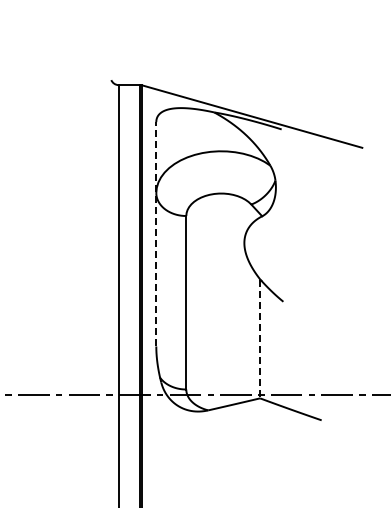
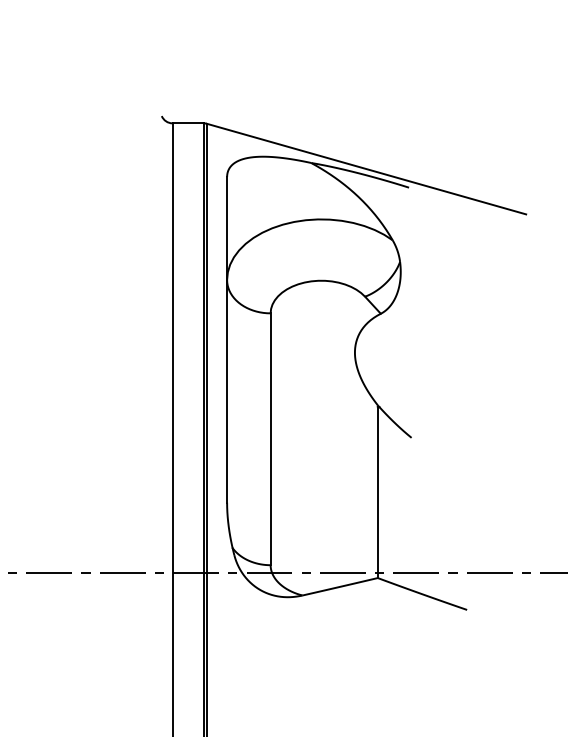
line: (156, 233) -> (227, 338), dashed -> solid
line: (260, 339) -> (378, 492), dashed -> solid

